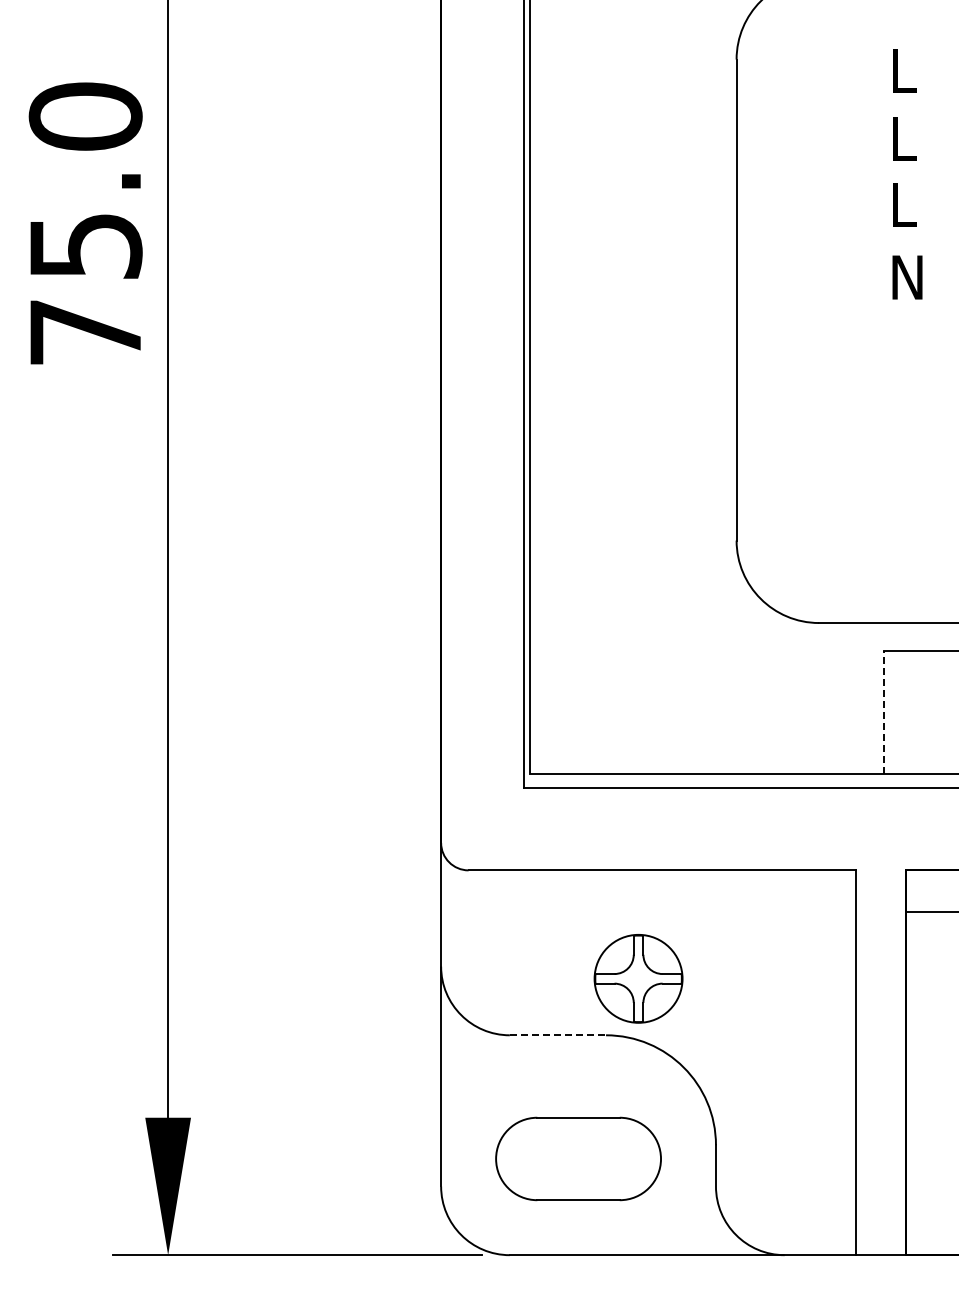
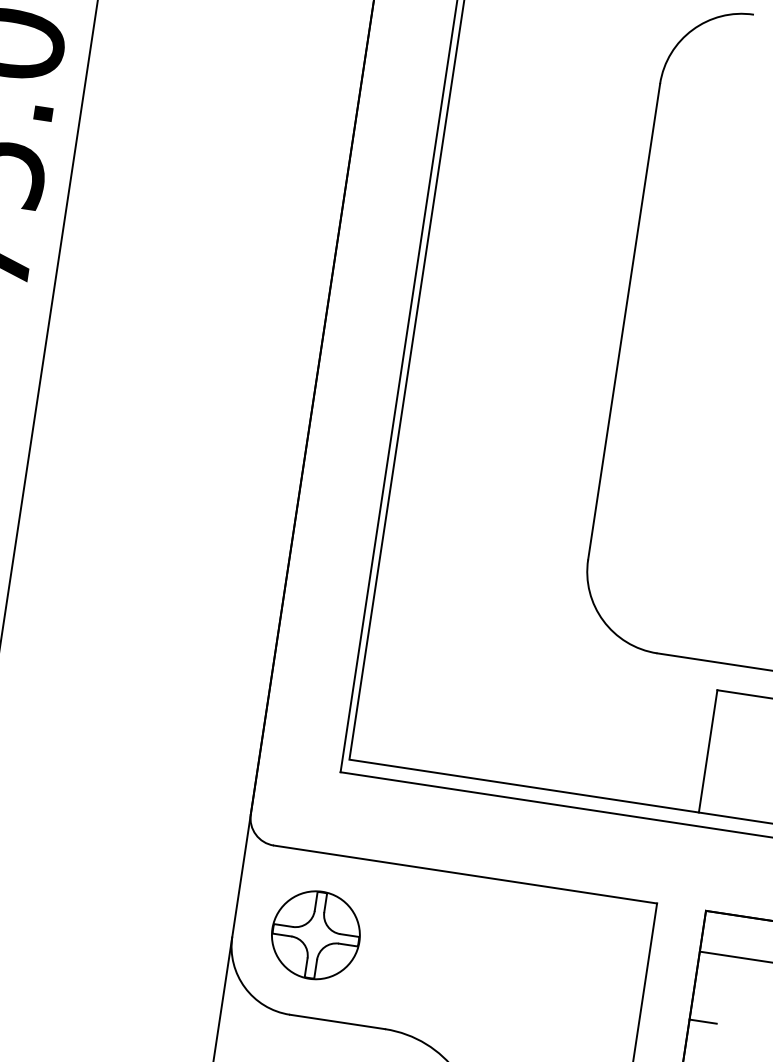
line: (883, 712) -> (707, 751), dashed -> solid
part: (638, 978) -> (315, 934), moved
line: (919, 980) -> (703, 1021), added
line: (558, 1035) -> (338, 1022), dashed -> solid

